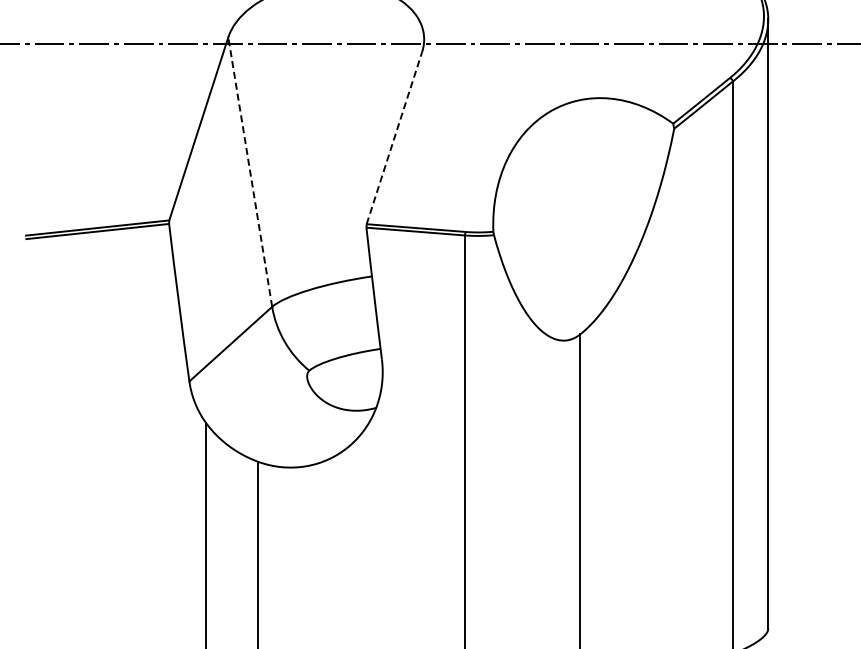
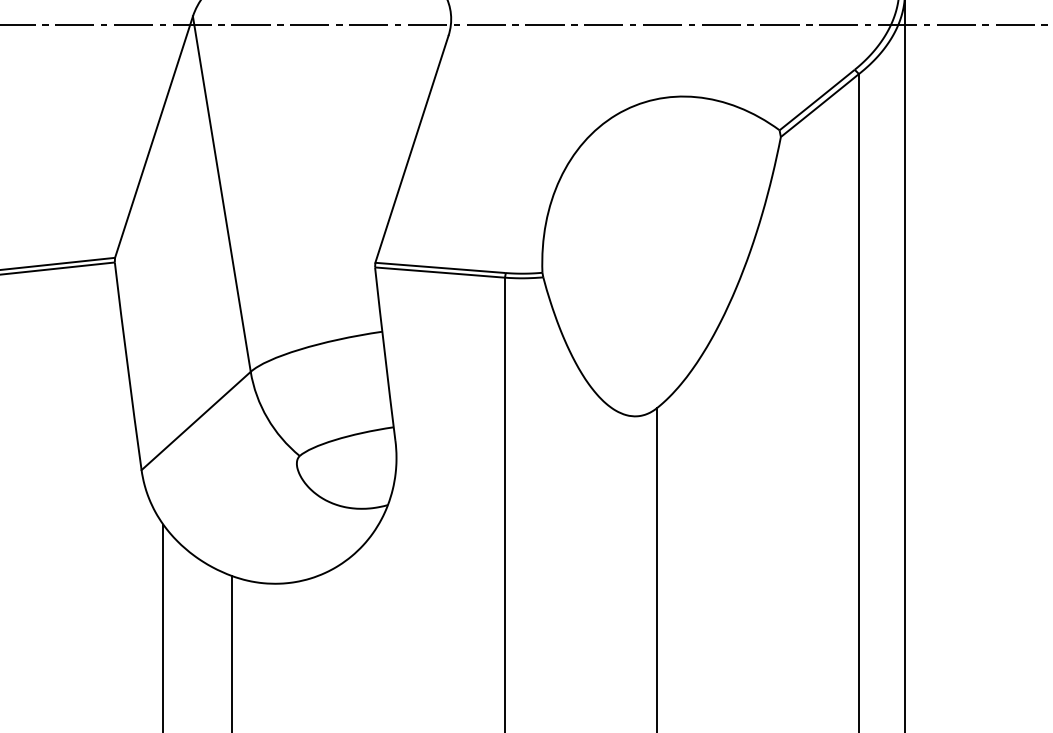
line: (394, 137) -> (412, 148), dashed -> solid
line: (250, 172) -> (222, 194), dashed -> solid

